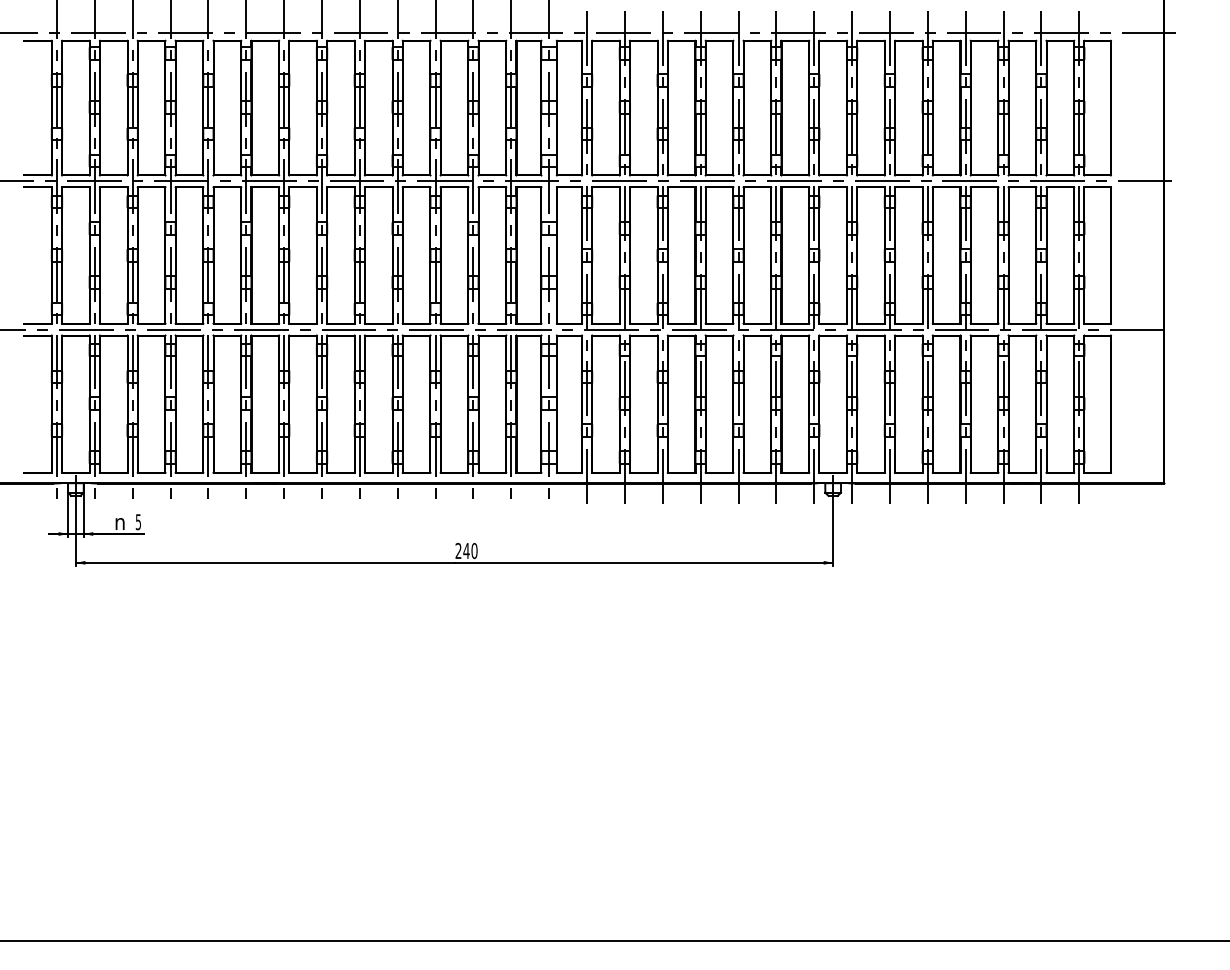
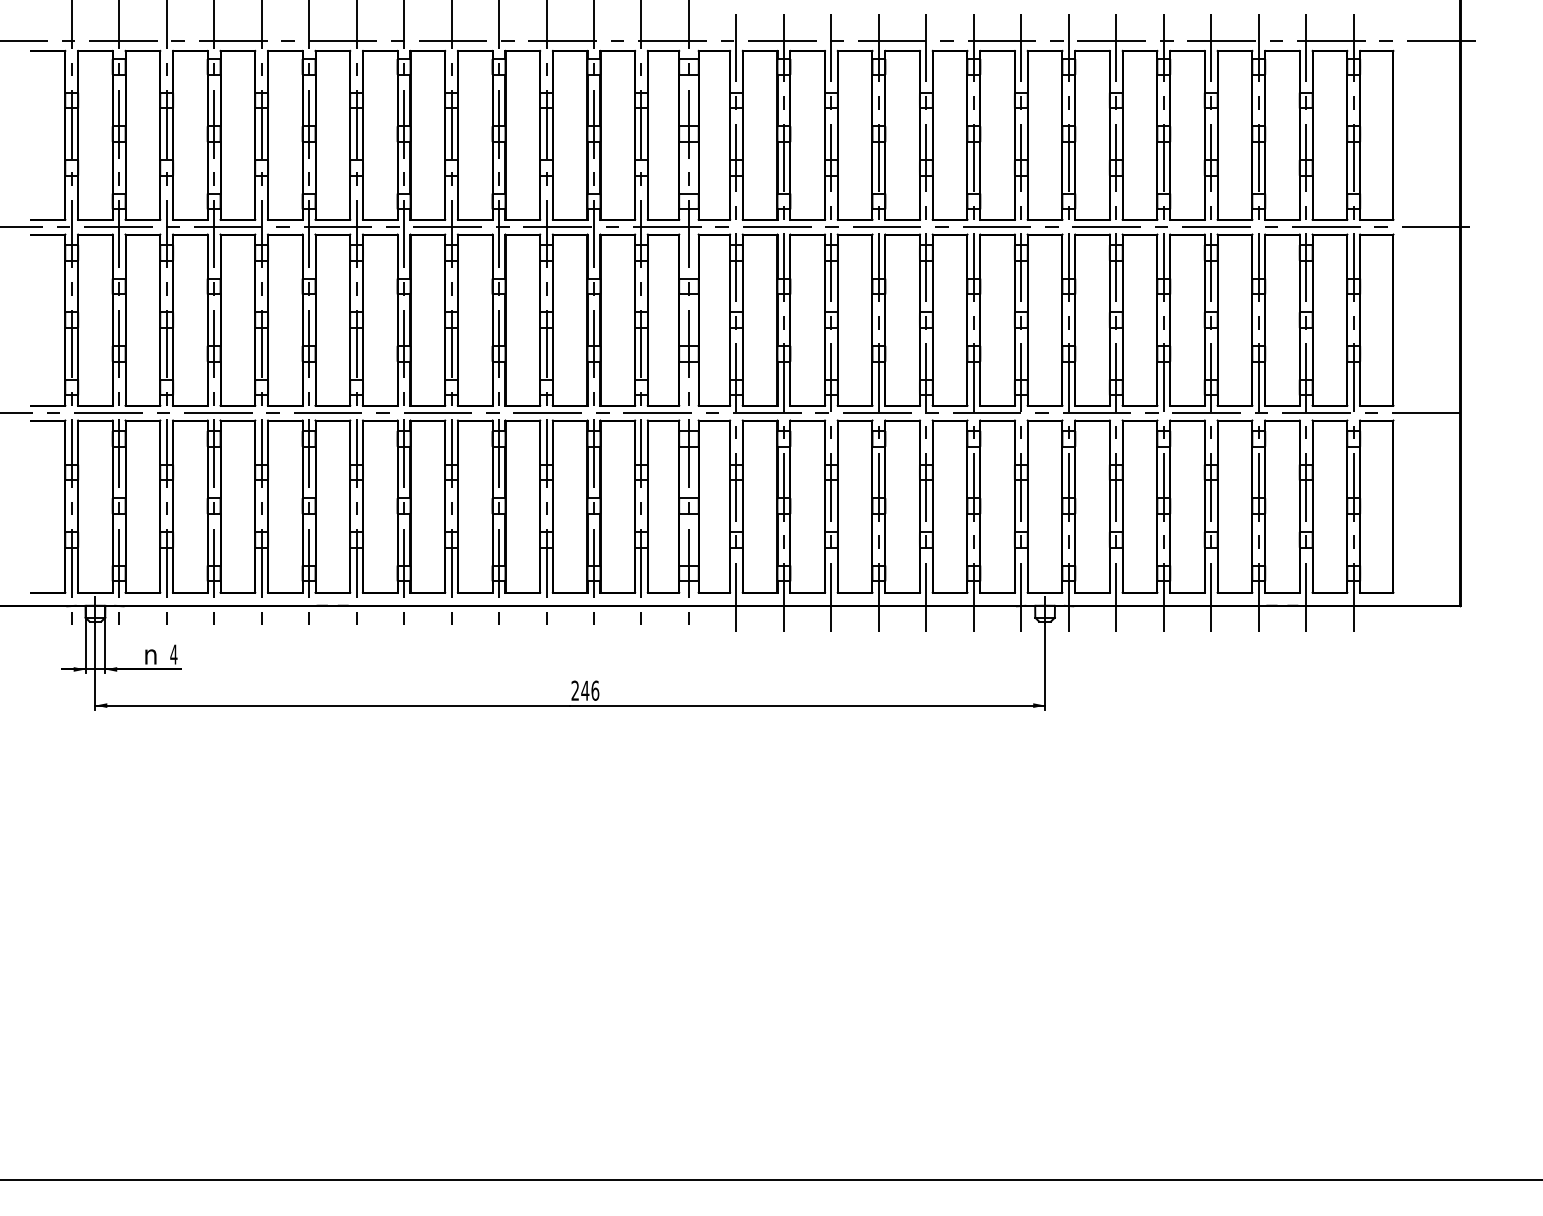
text: (138, 522) -> (173, 654), 5 -> 4
text: (474, 550) -> (595, 690), 240 -> 246

